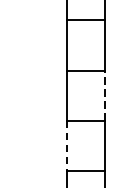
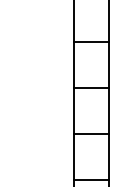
line: (104, 95) -> (108, 110), dashed -> solid
line: (67, 145) -> (74, 156), dashed -> solid

